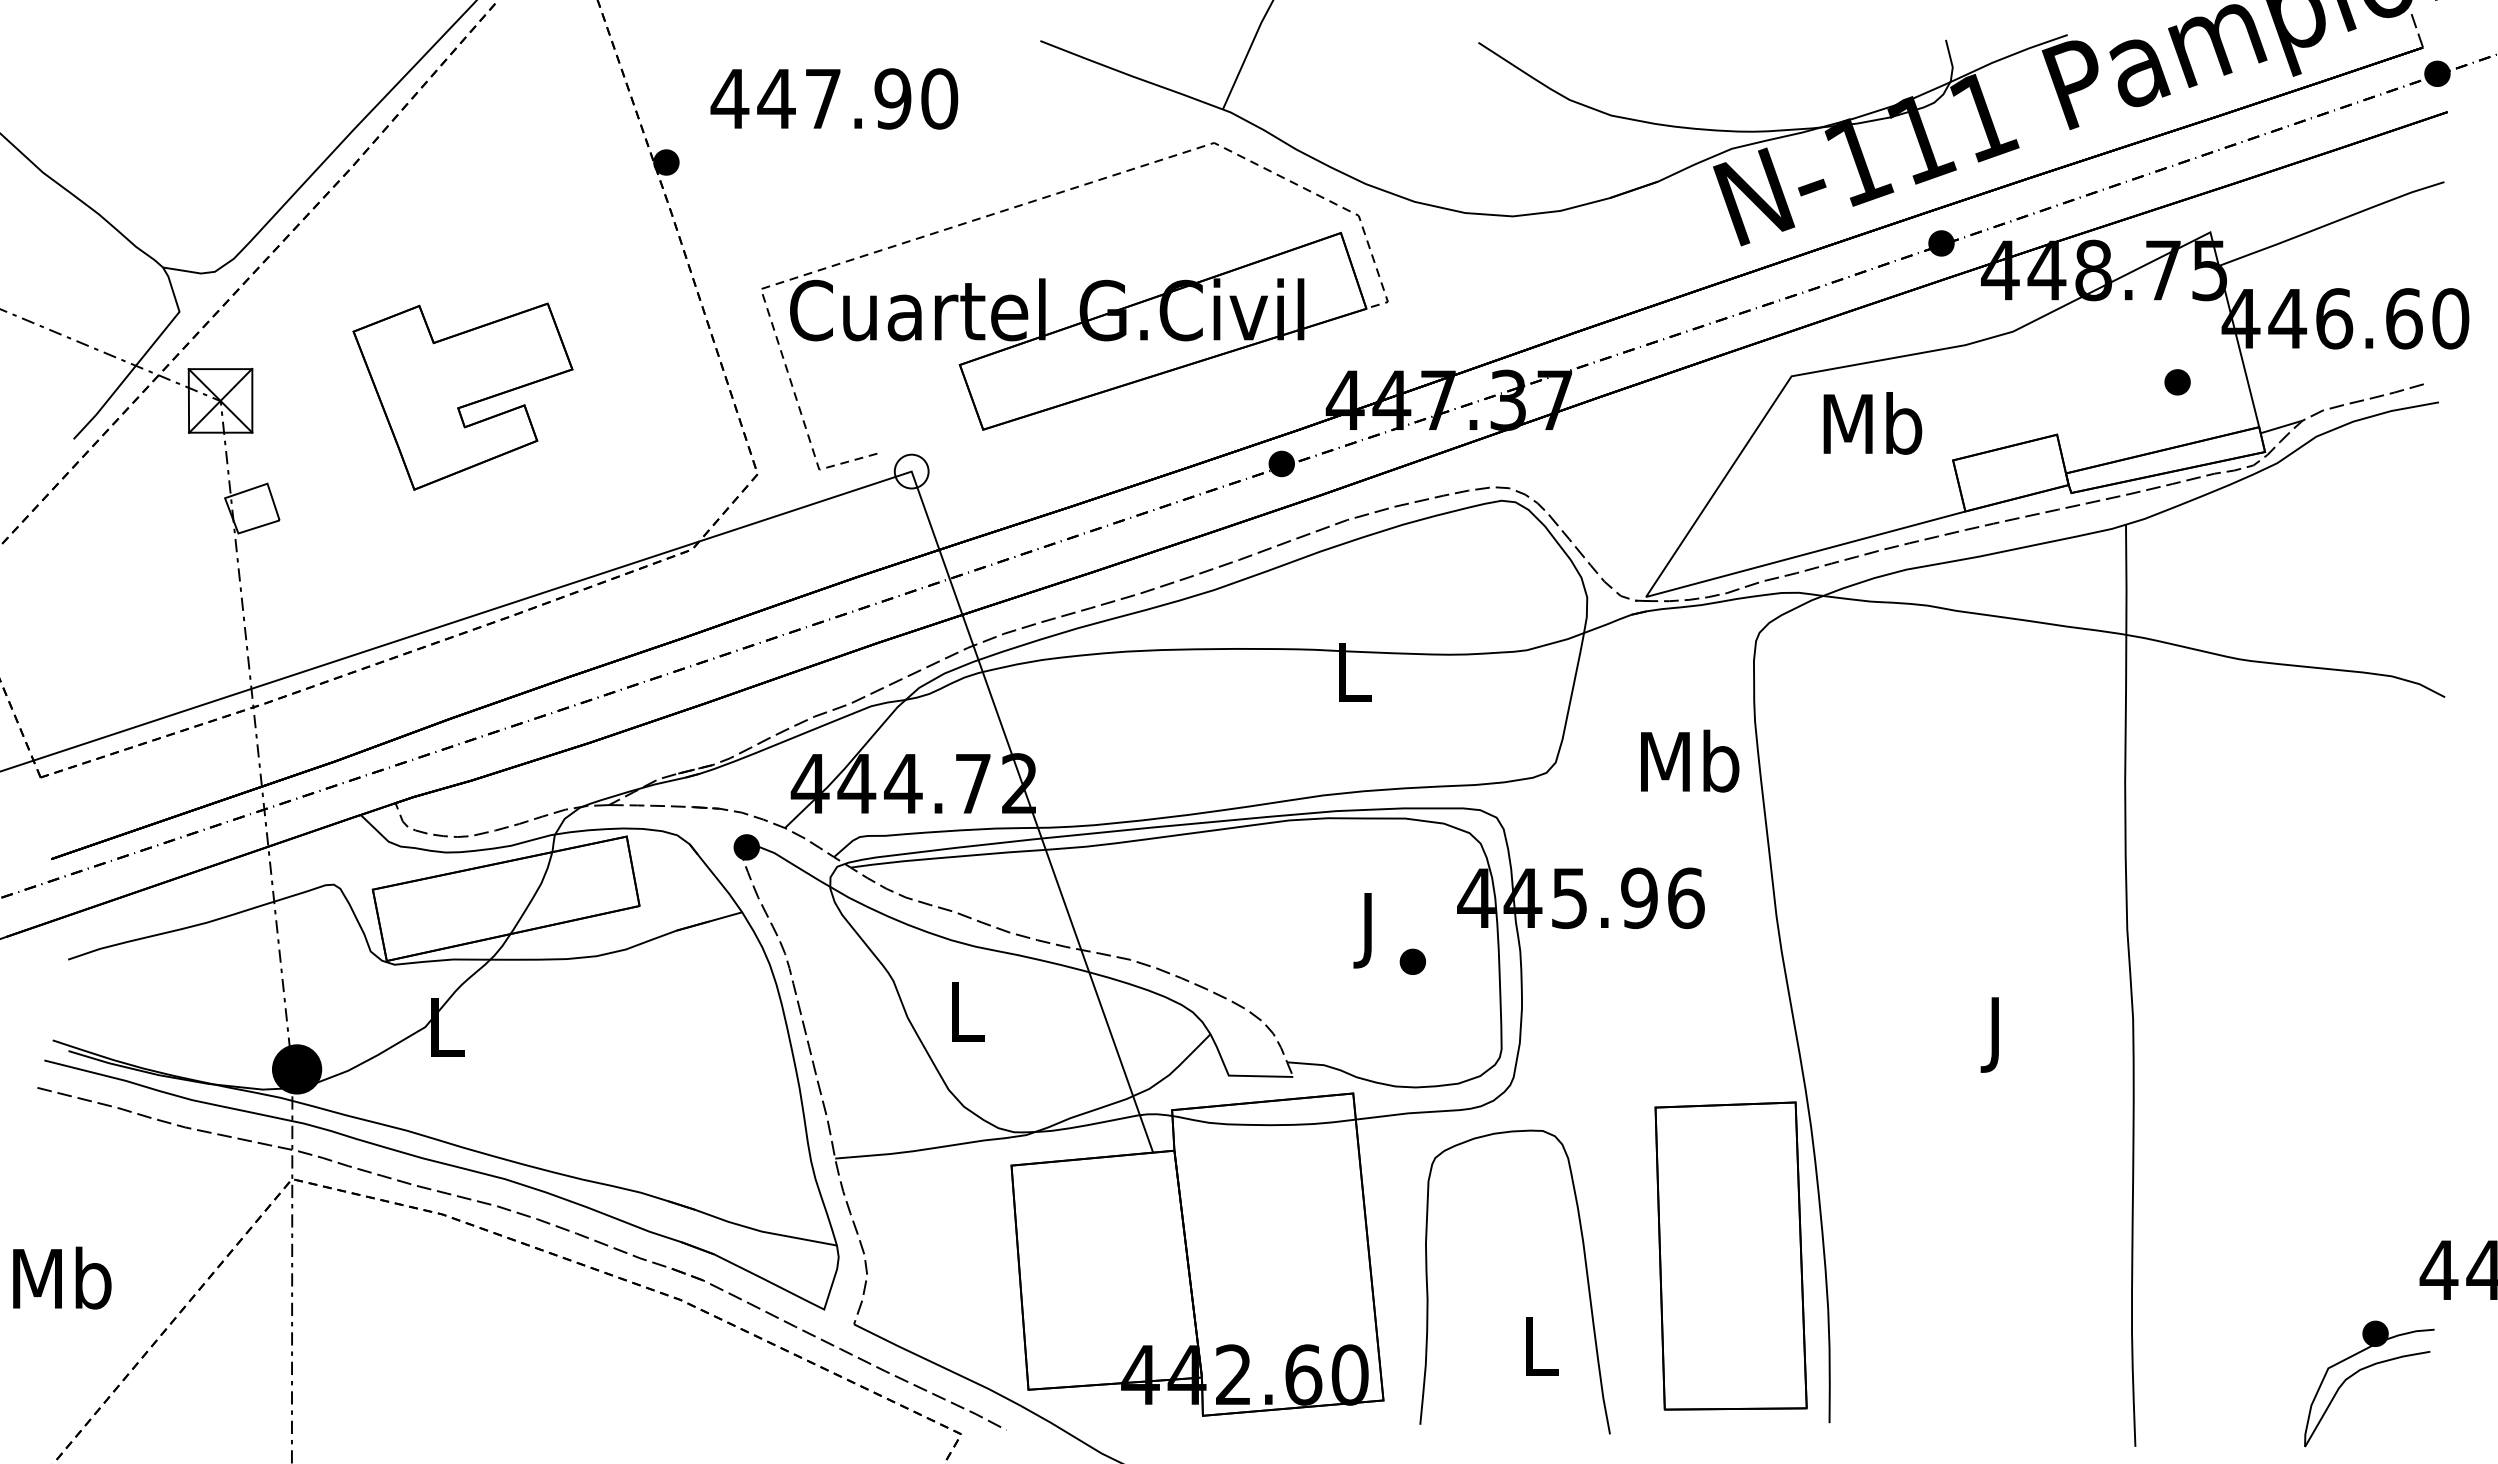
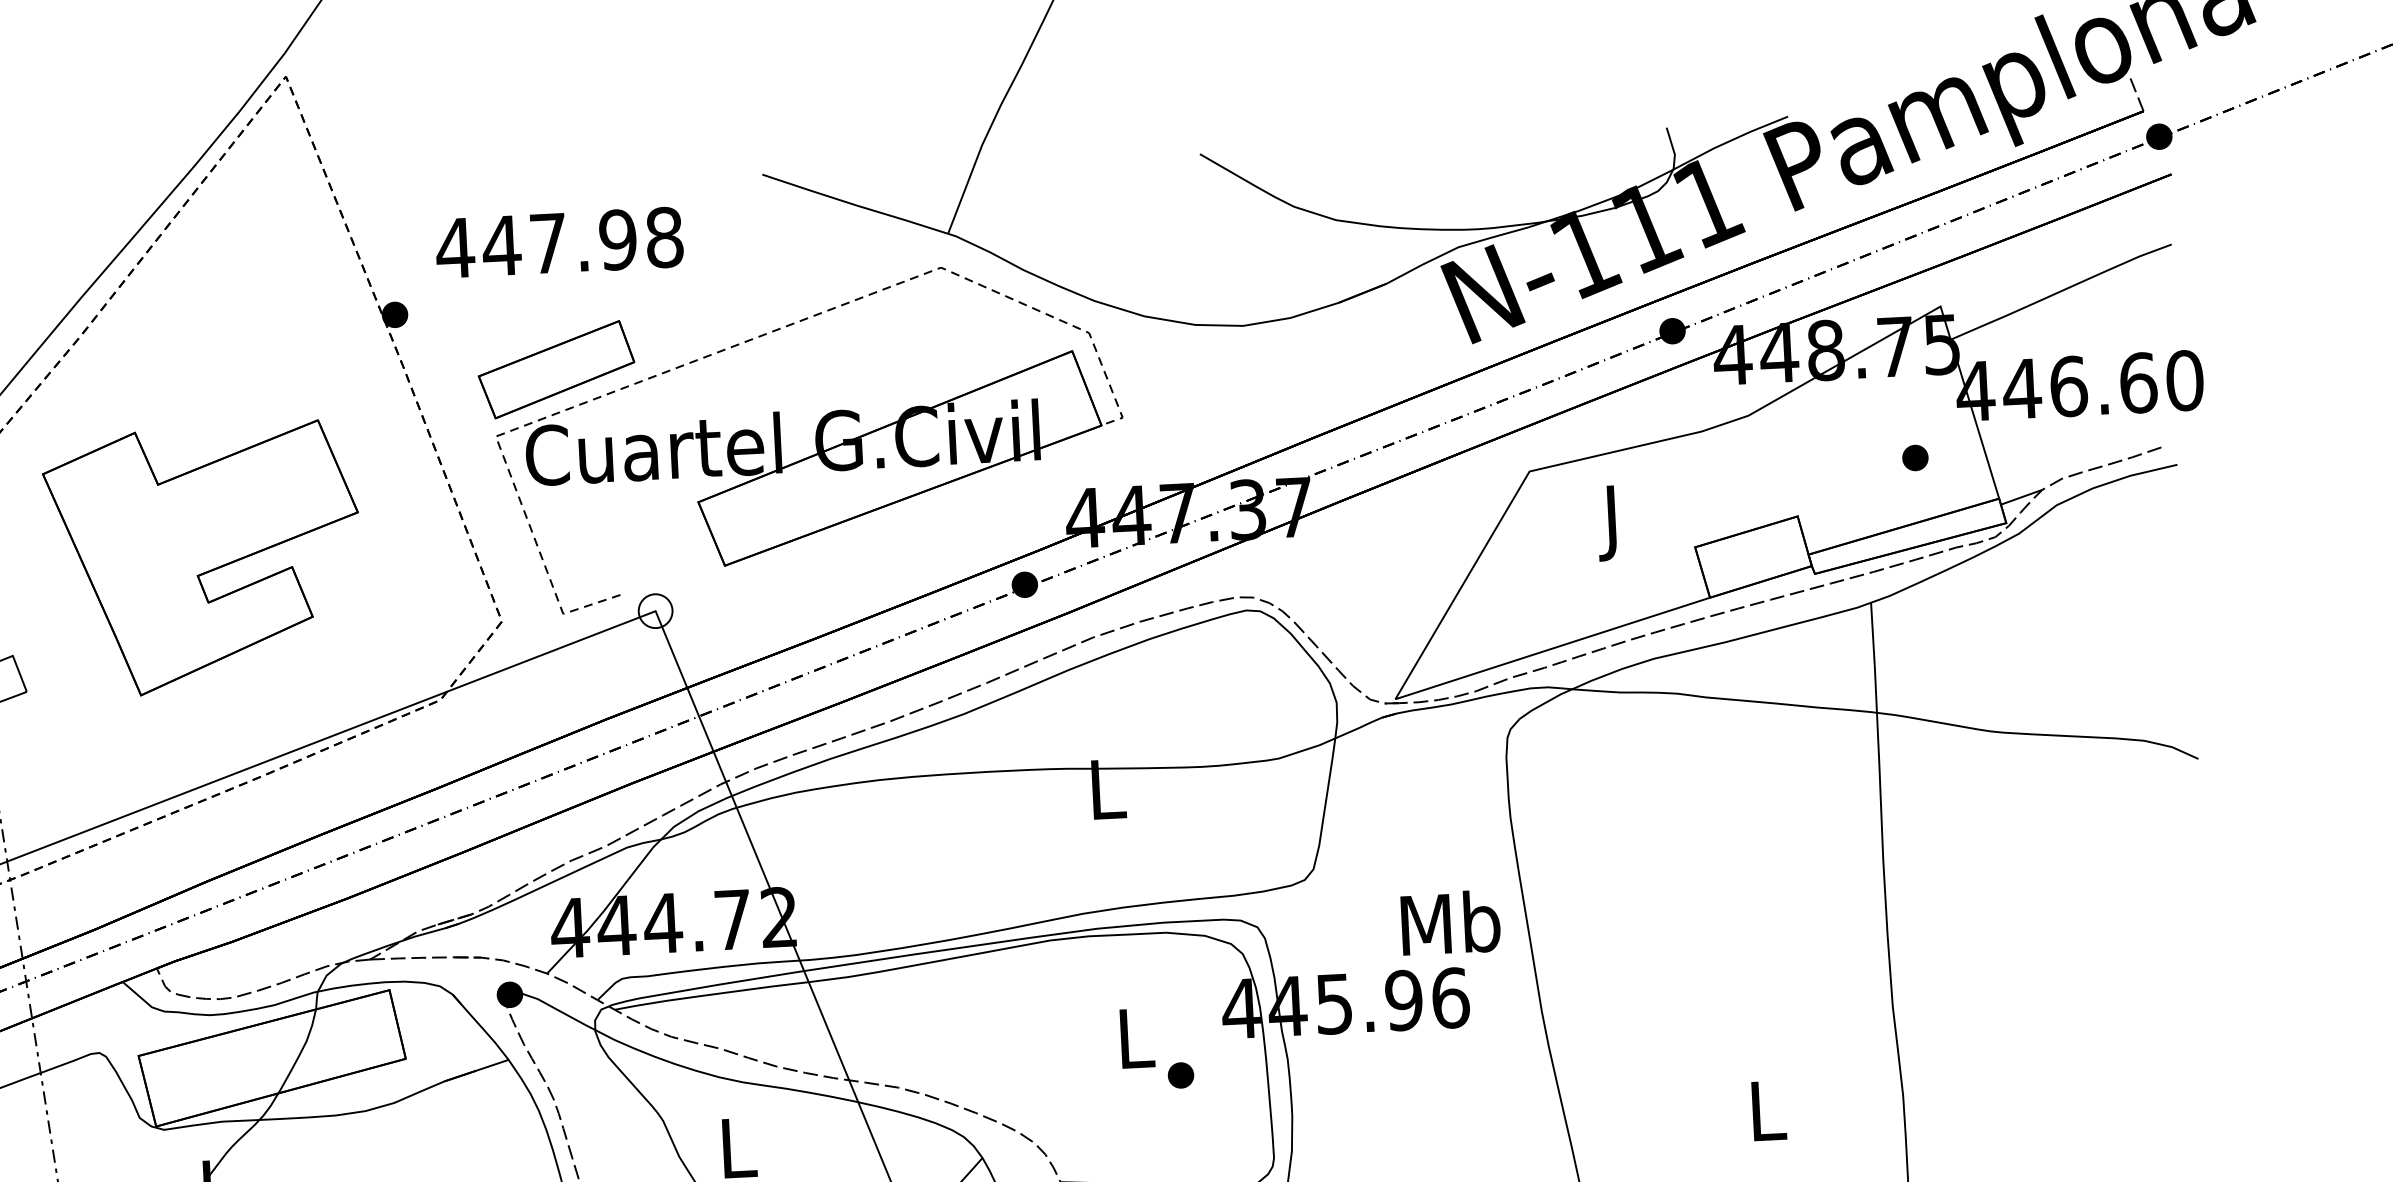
text: (939, 98) -> (664, 237), 447.90 -> 447.98
part: (824, 225) -> (556, 369), added
part: (462, 396) -> (203, 558), size x1.43
text: (1872, 430) -> (1613, 521), Mb -> J
text: (1690, 760) -> (1451, 922), moved
text: (1370, 930) -> (1137, 1046), J -> L
text: (1997, 1034) -> (1768, 1118), J -> L

